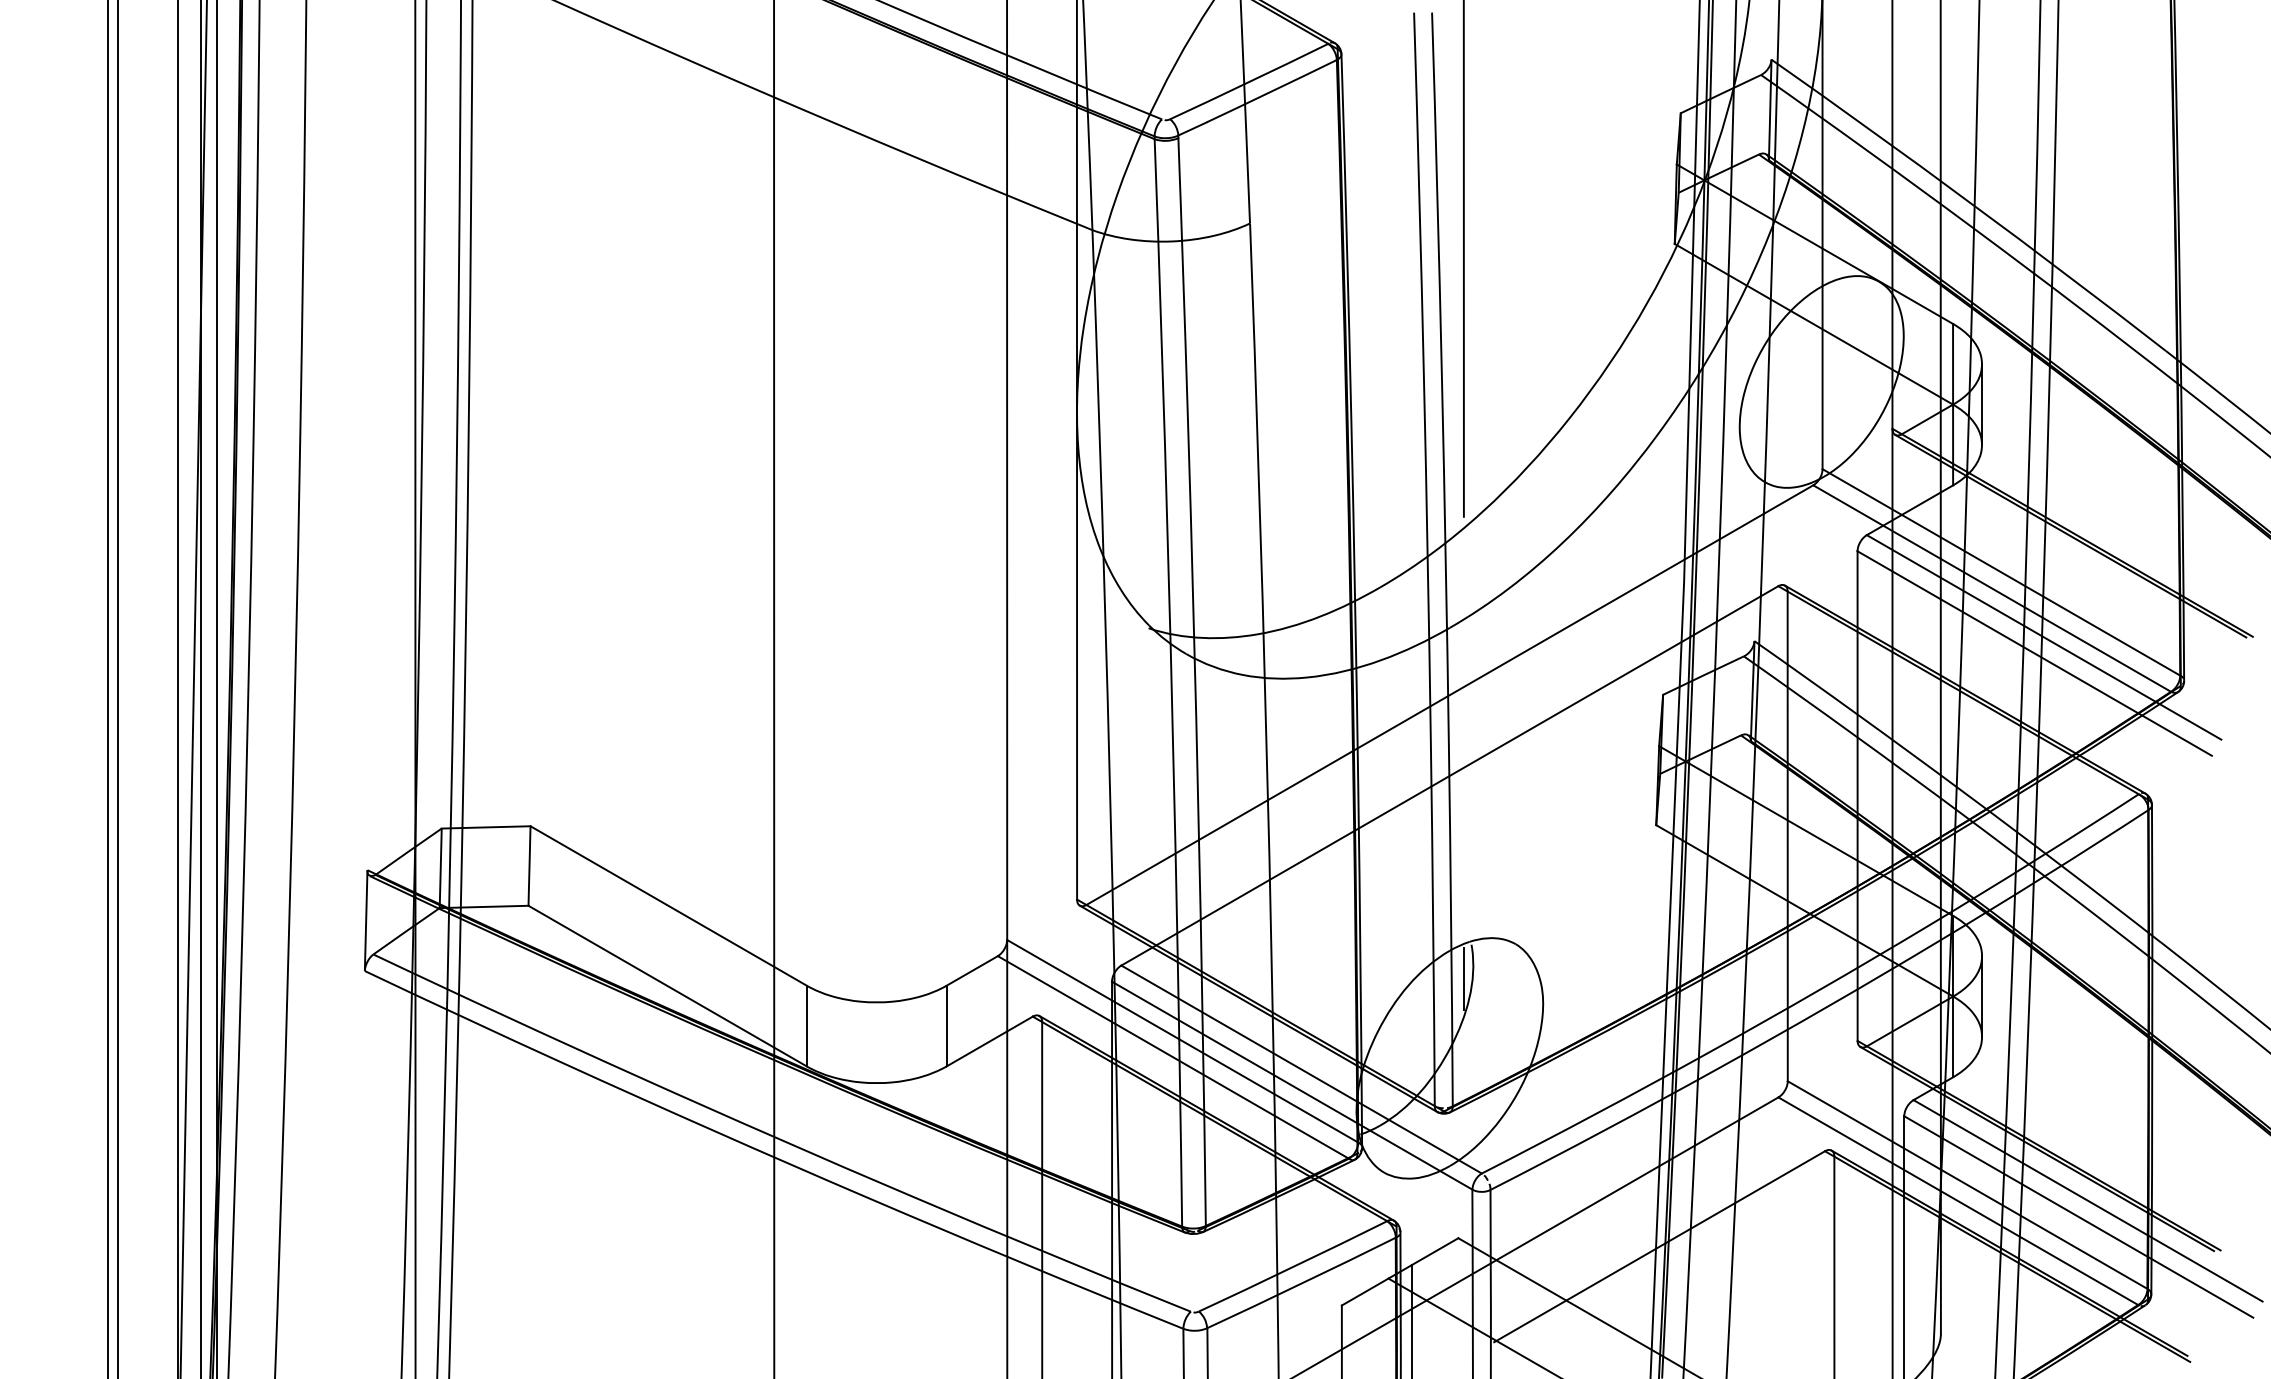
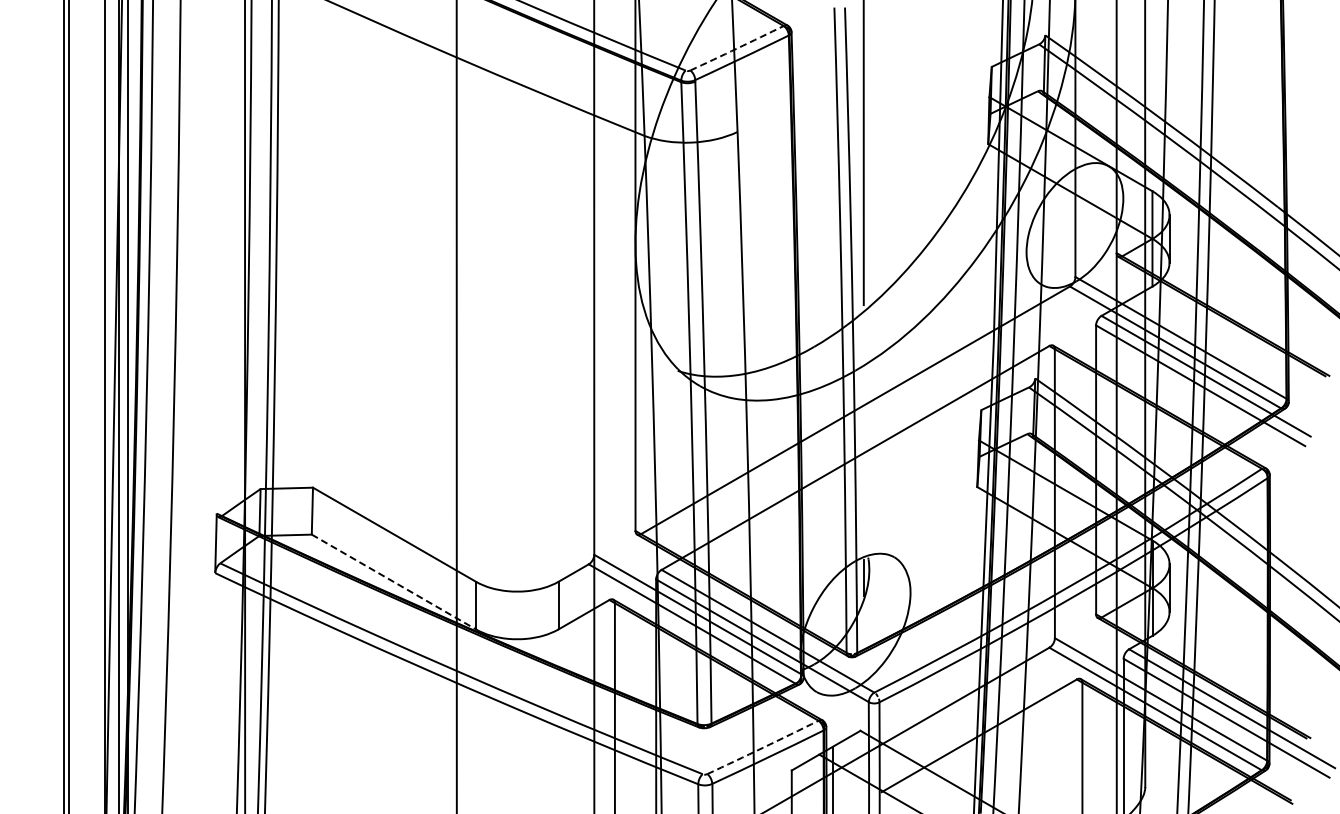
arc: (1249, 81) -> (737, 48), solid -> dashed
line: (666, 986) -> (393, 582), solid -> dashed
arc: (1293, 1266) -> (763, 747), solid -> dashed

